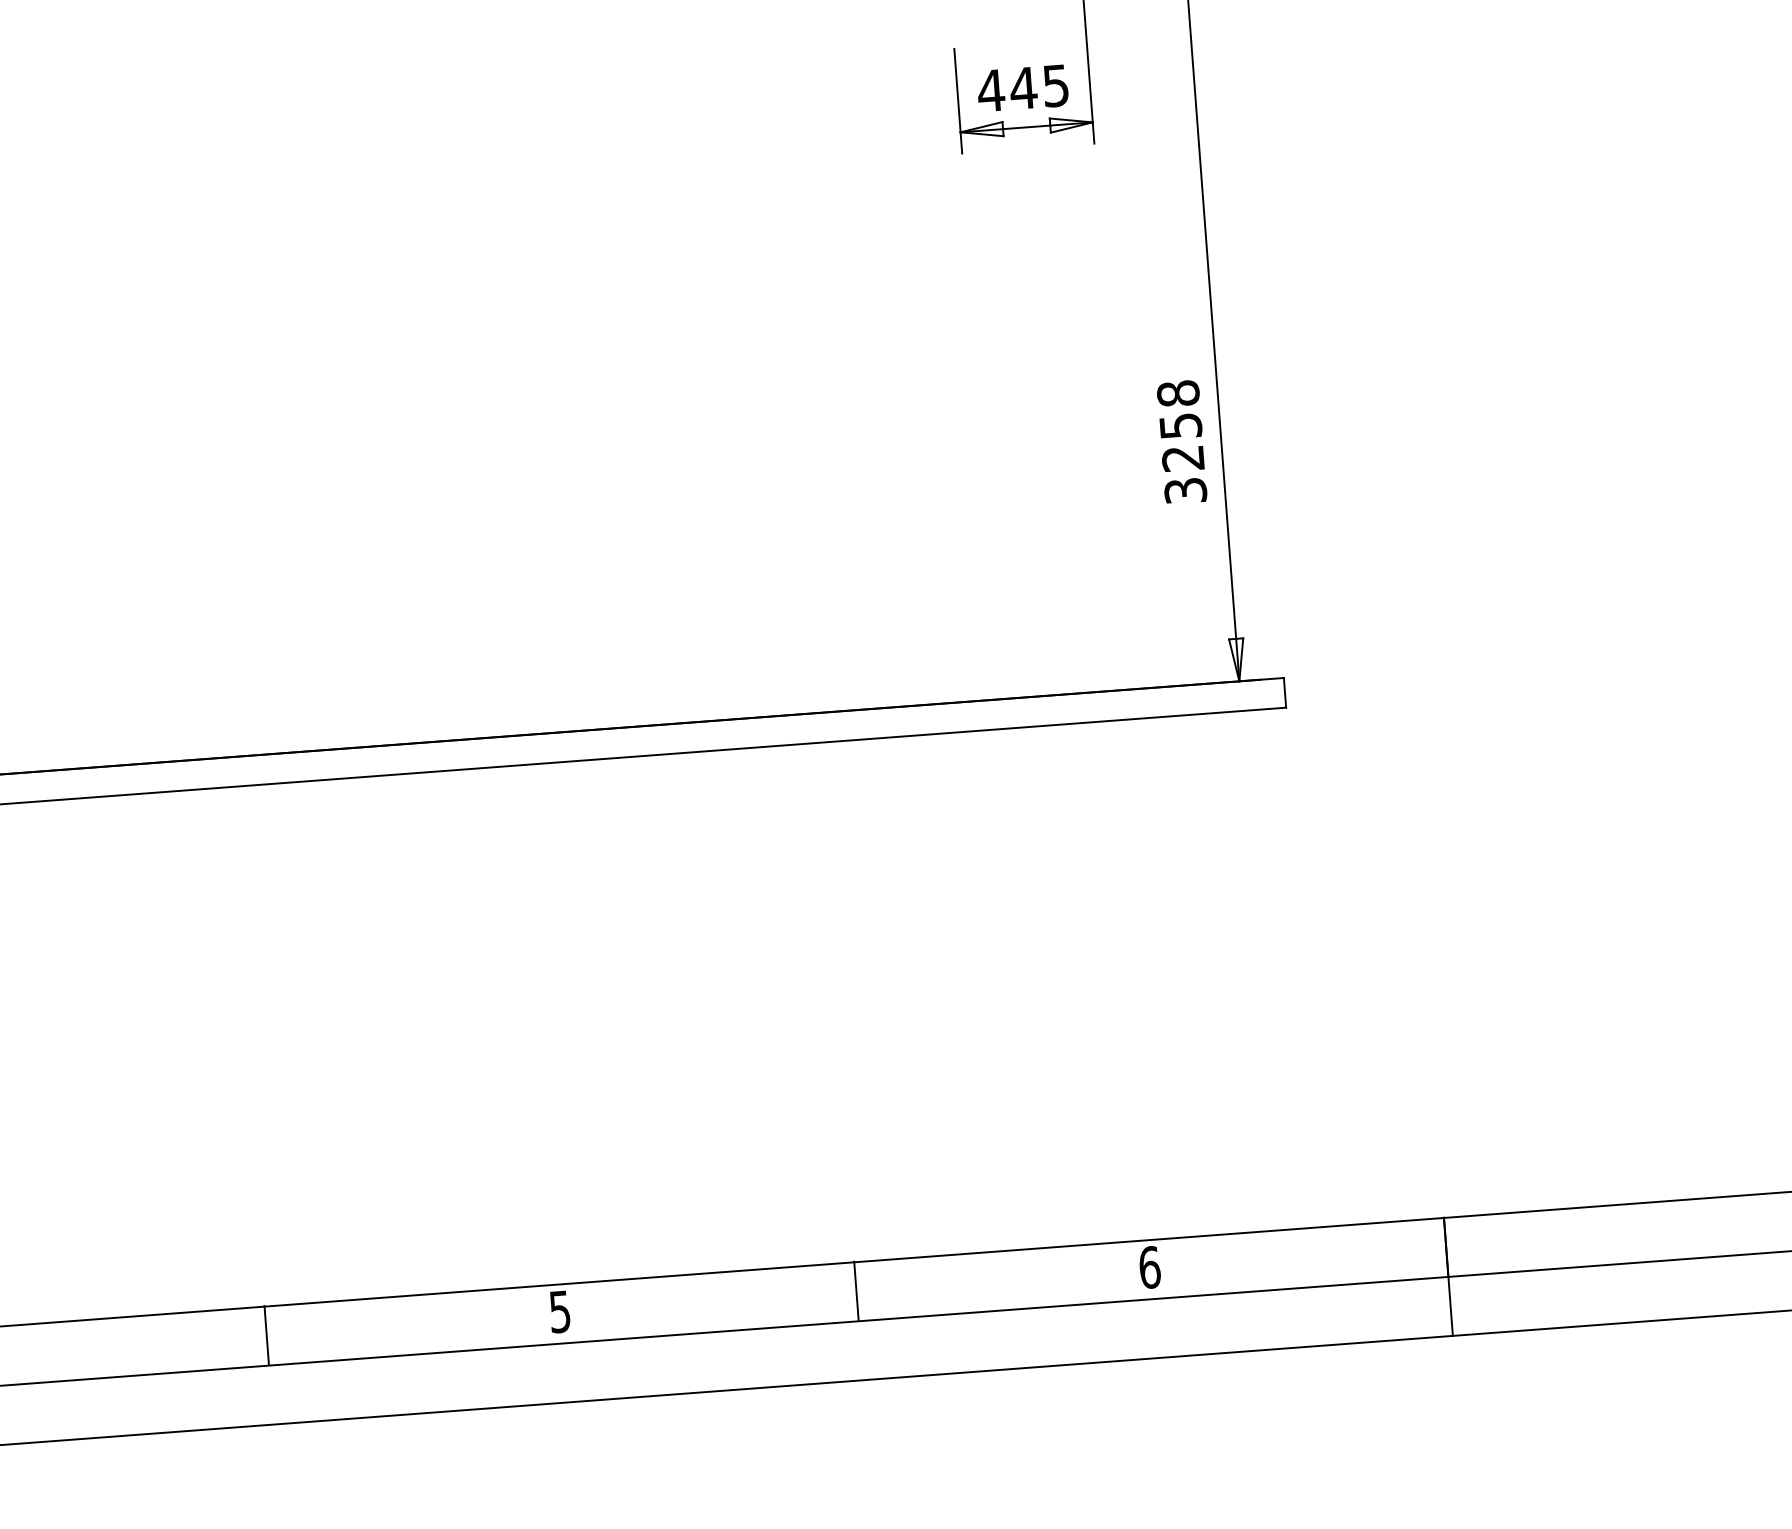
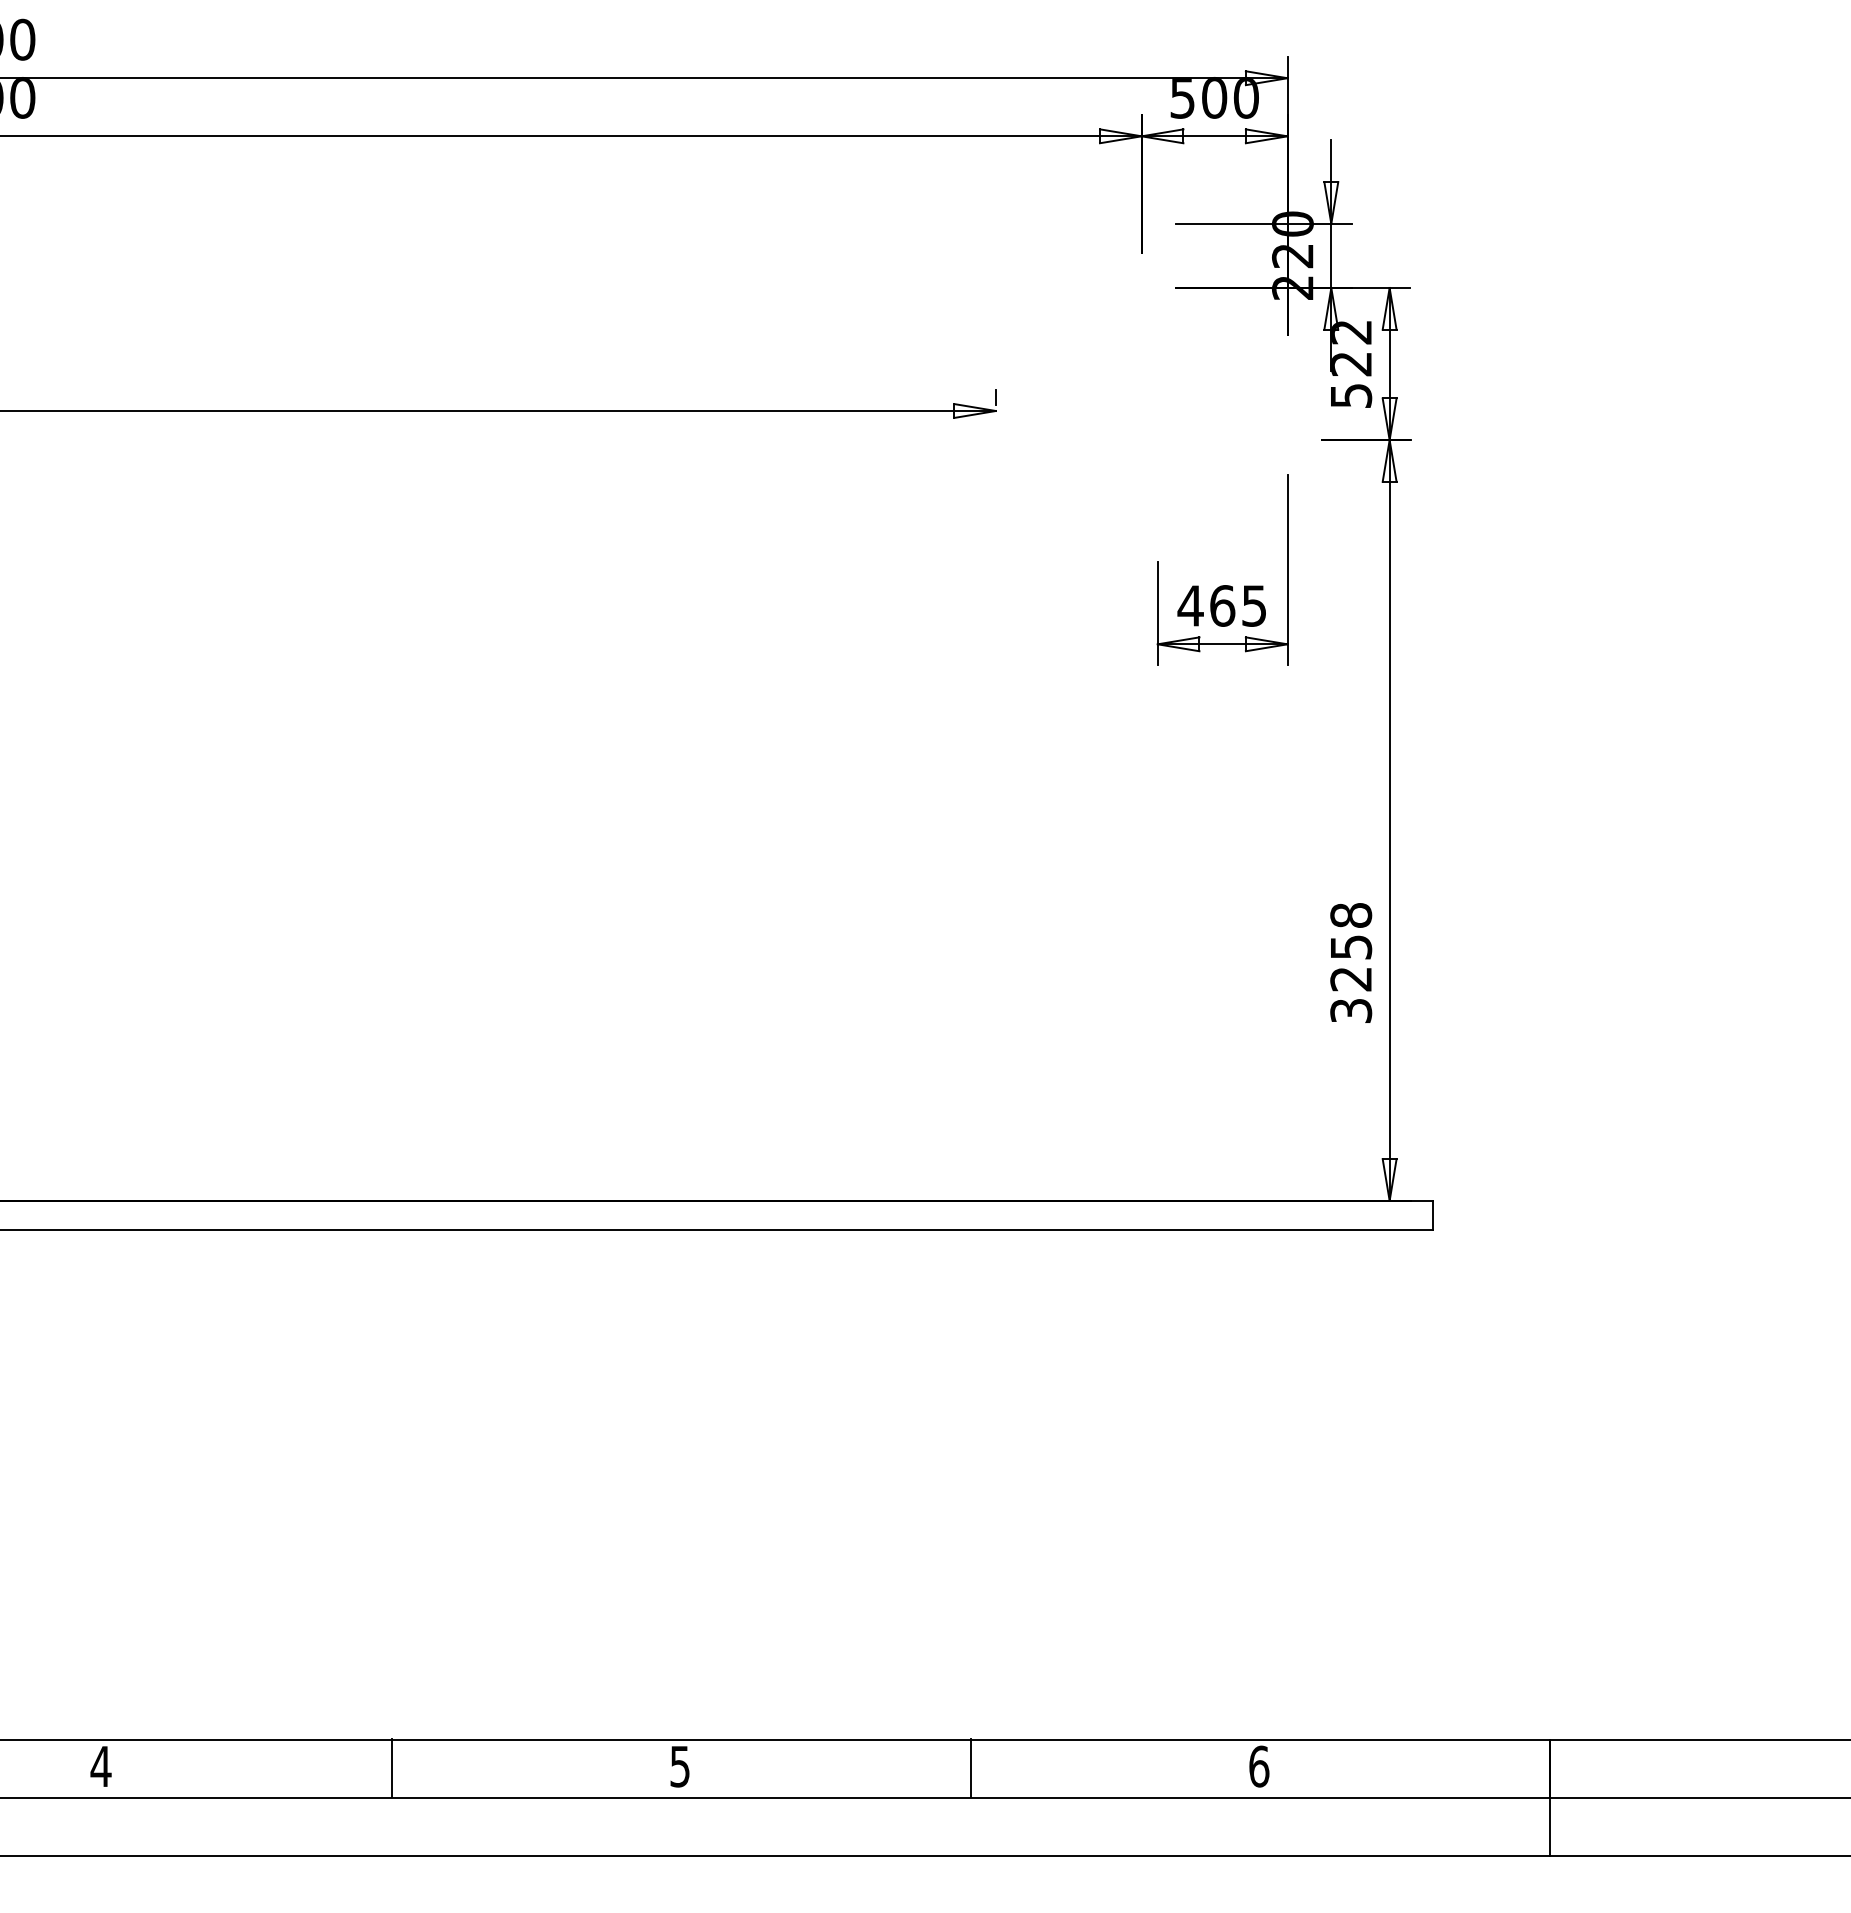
text: (1023, 87) -> (1222, 605), 445 -> 465

